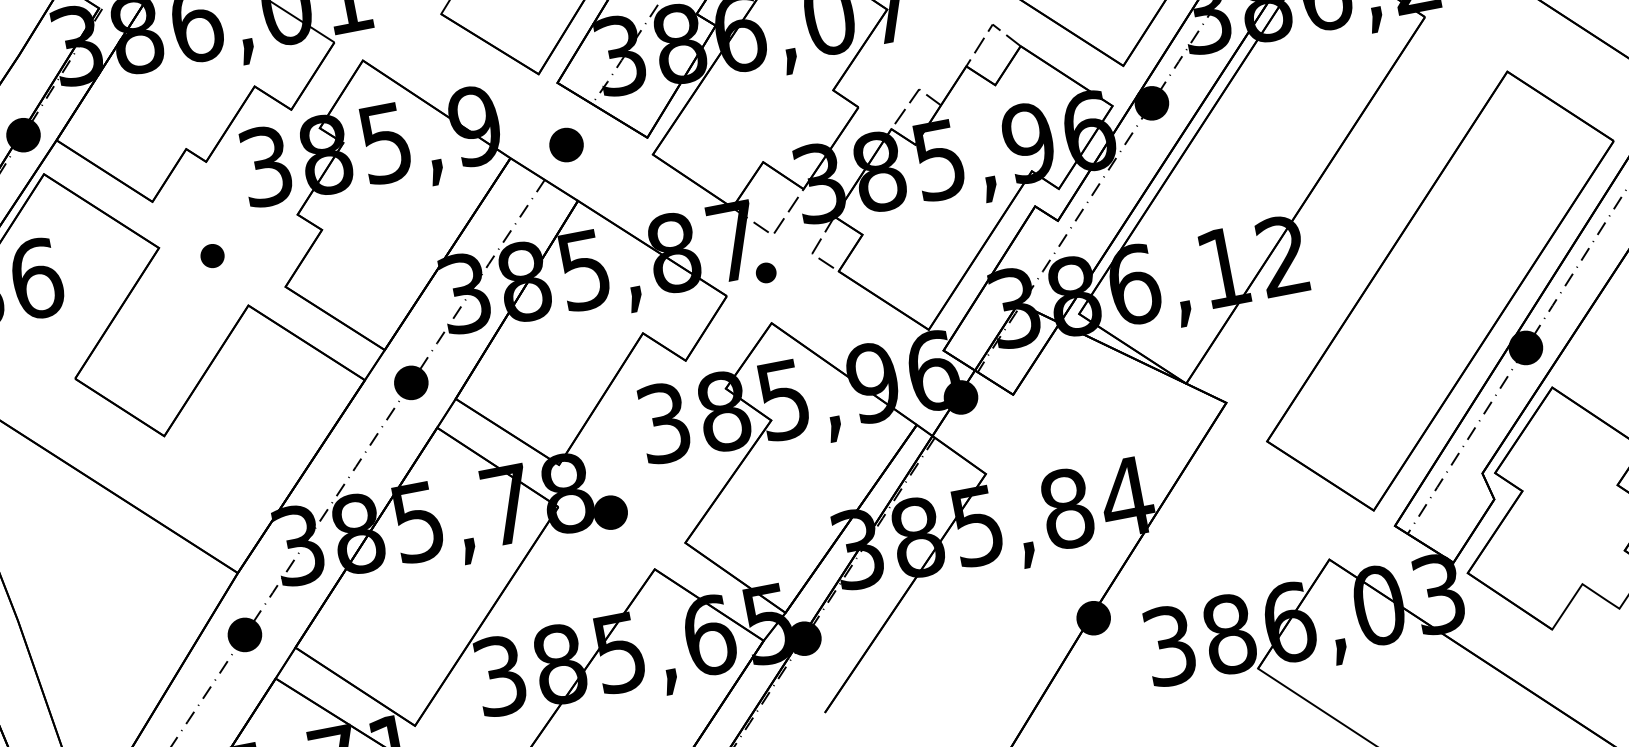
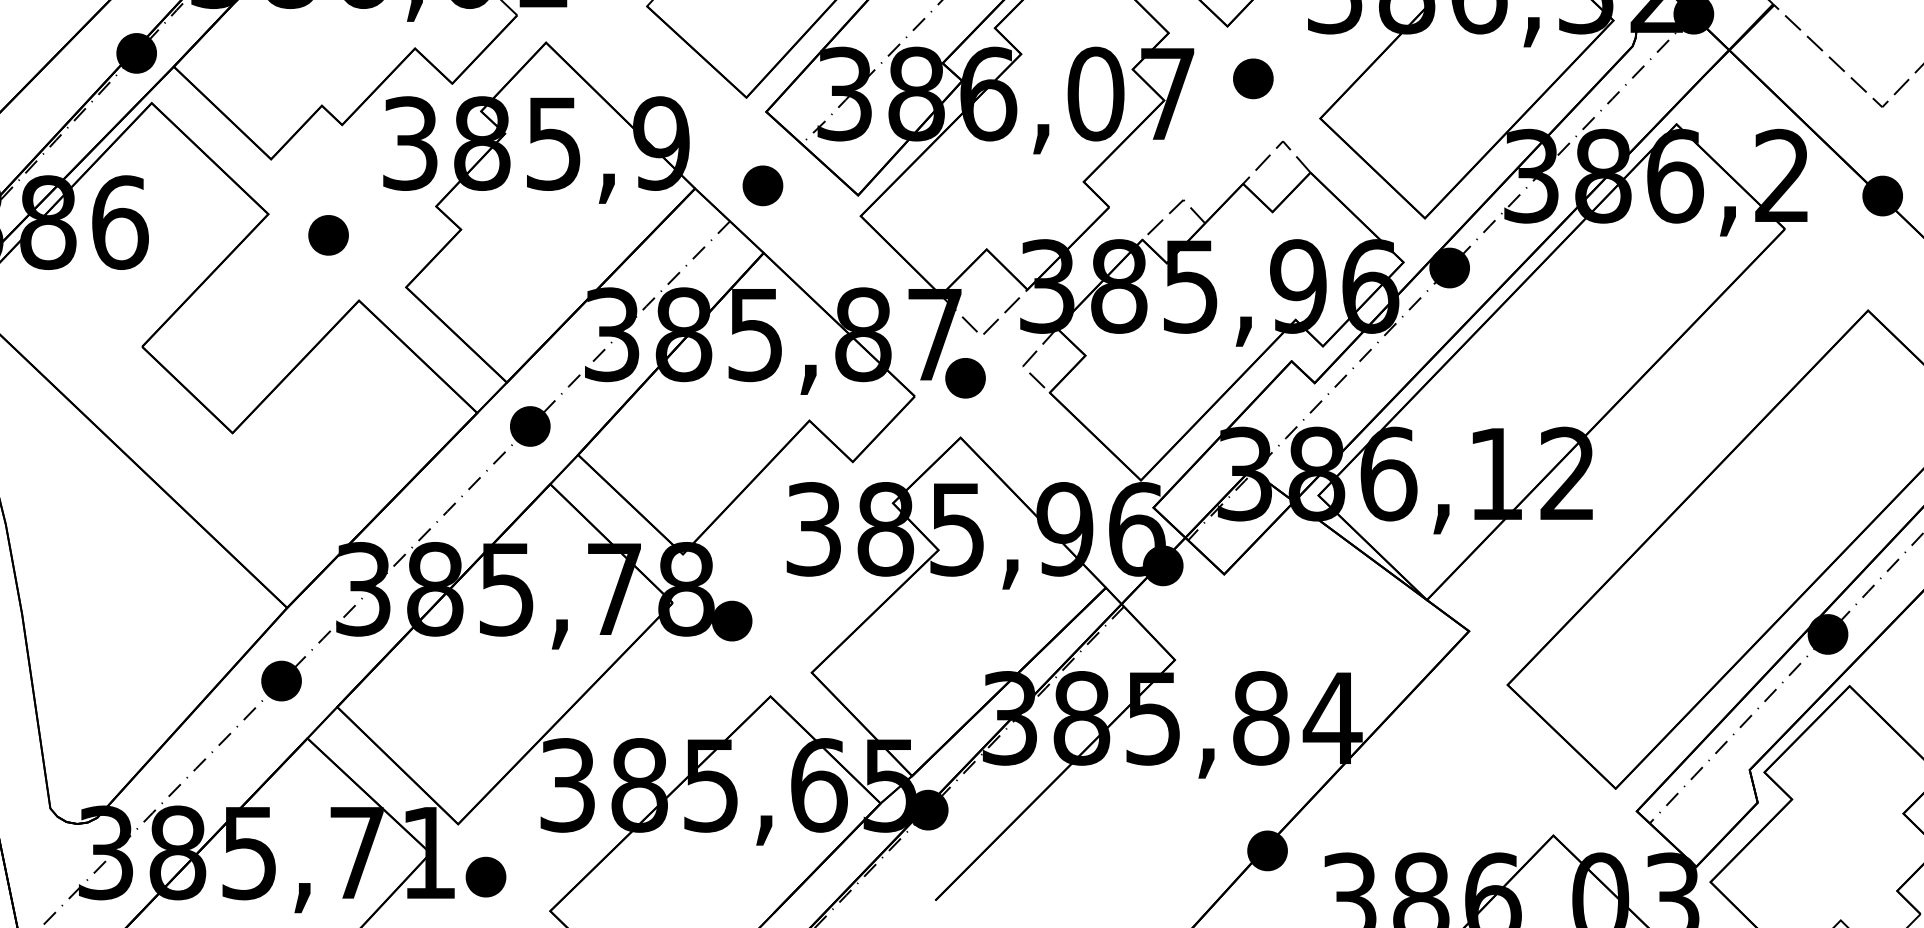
part: (212, 256) -> (328, 235), size x1.43
part: (766, 273) -> (965, 378), size x1.67

